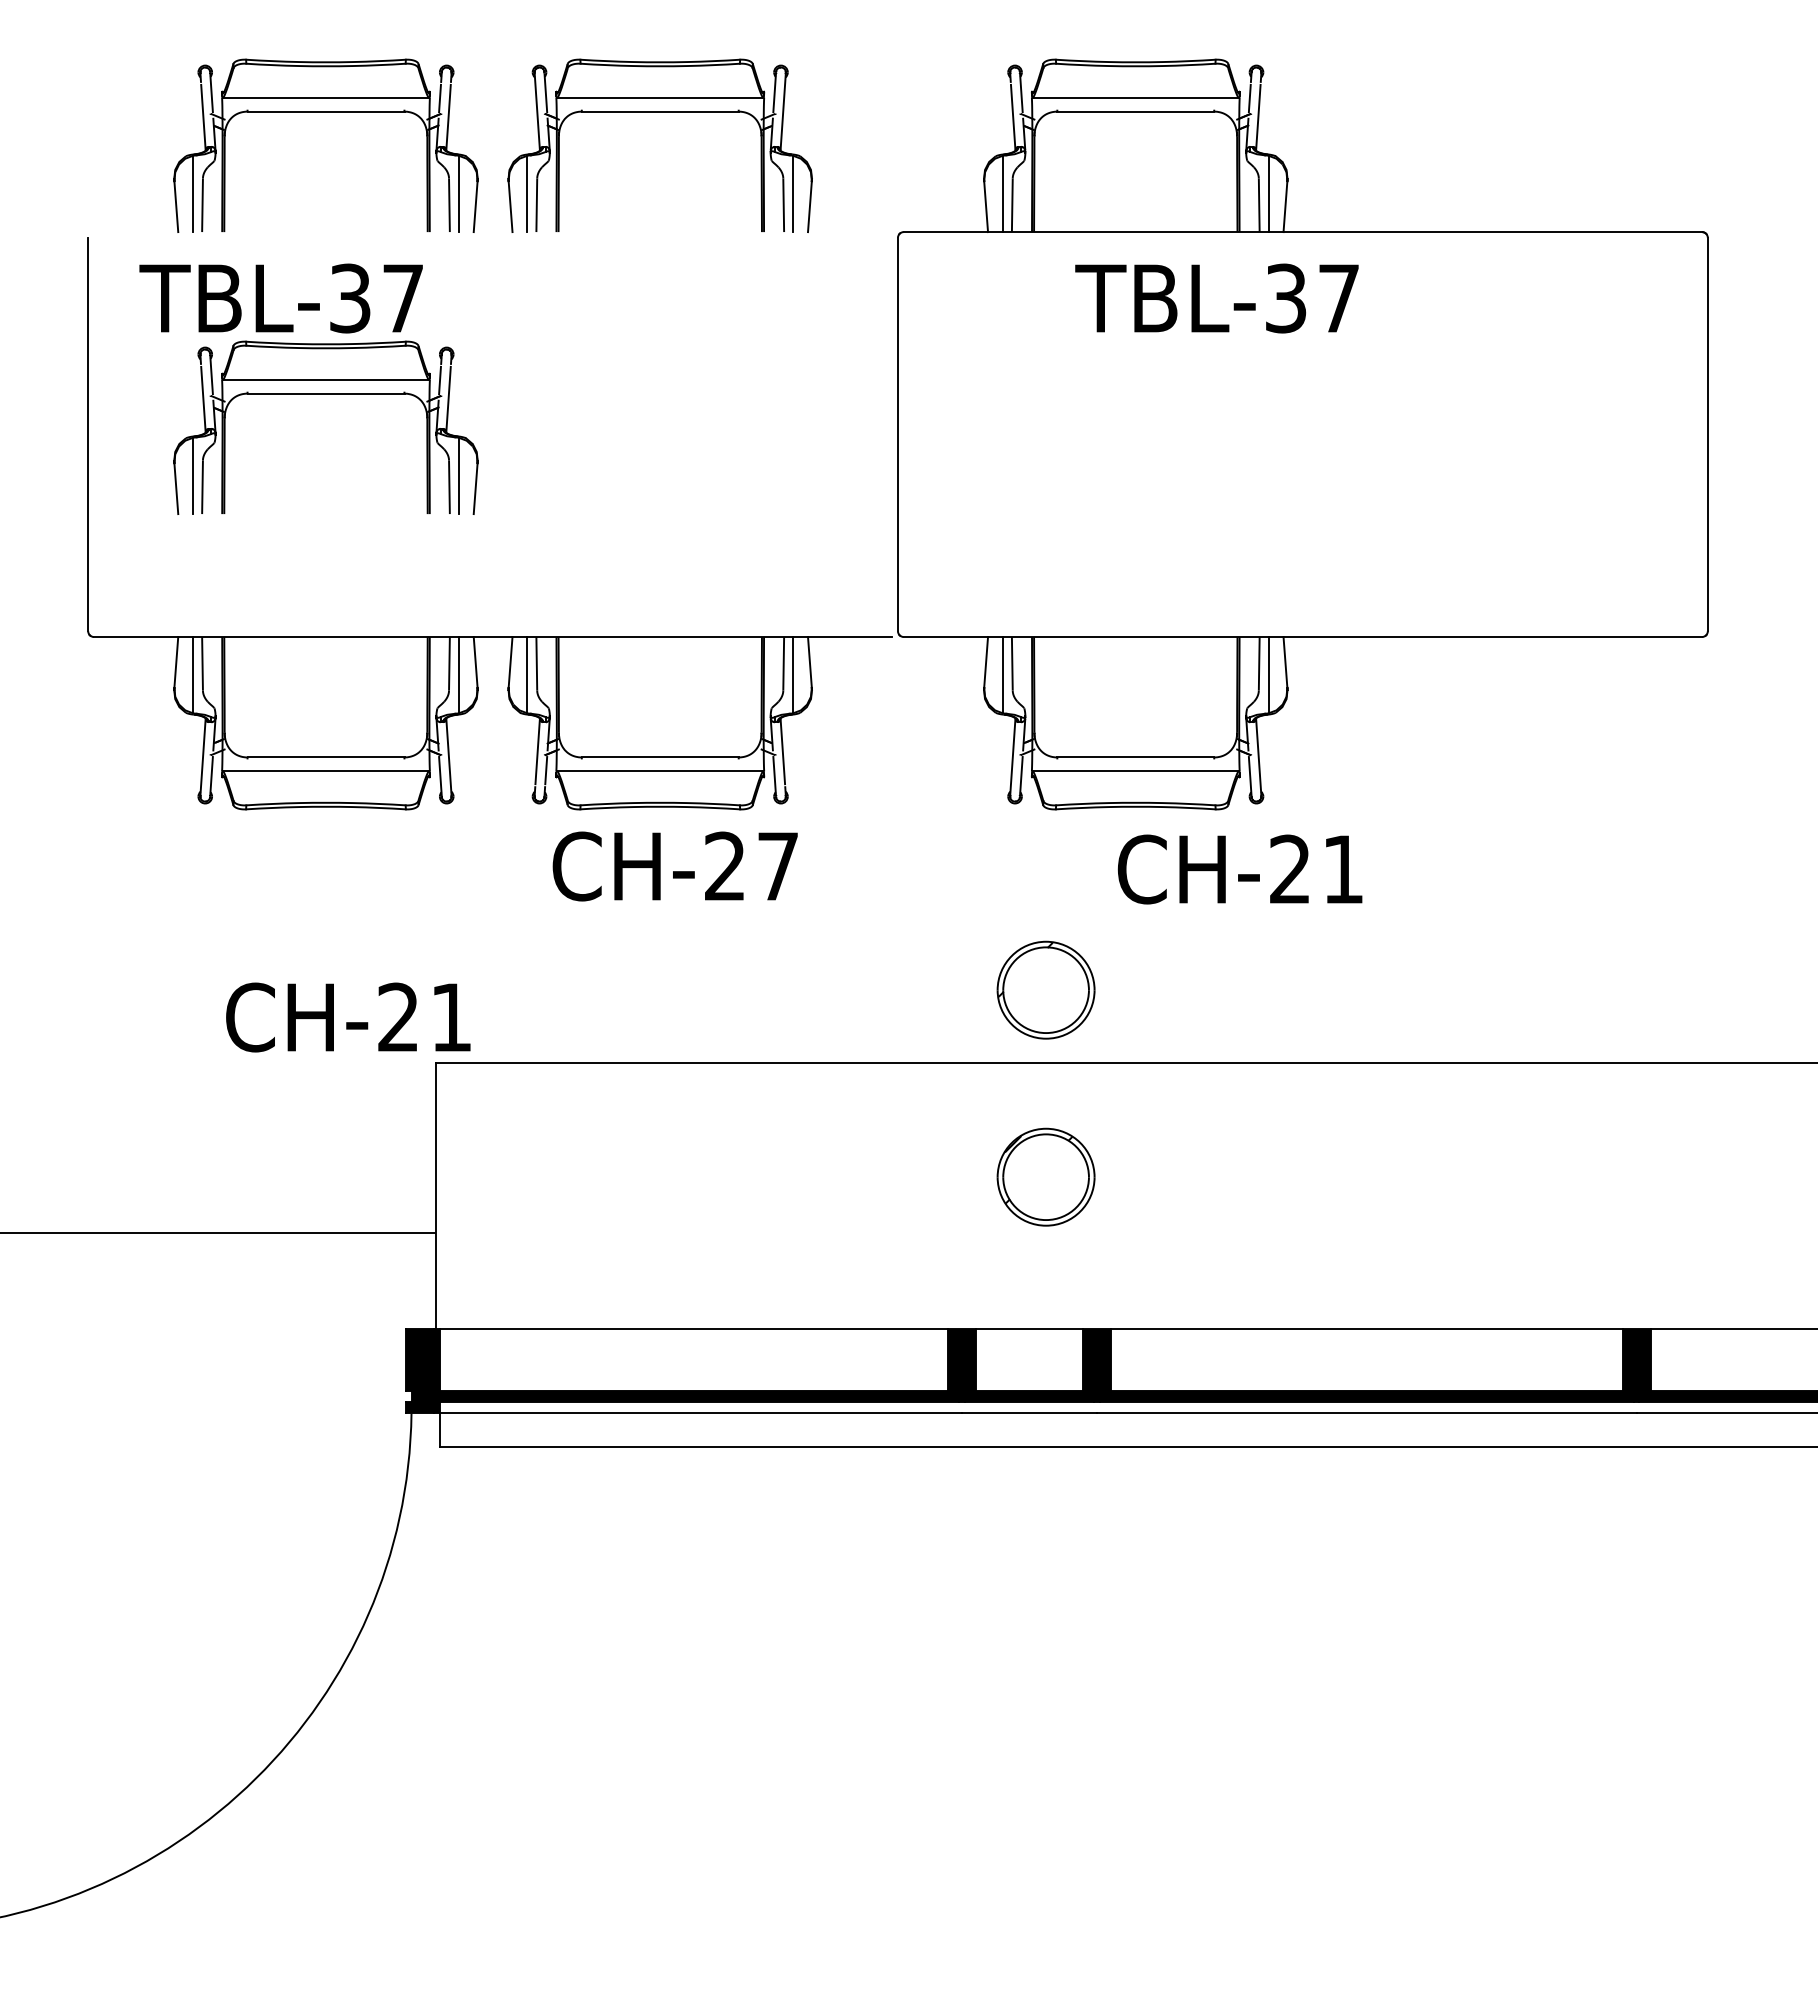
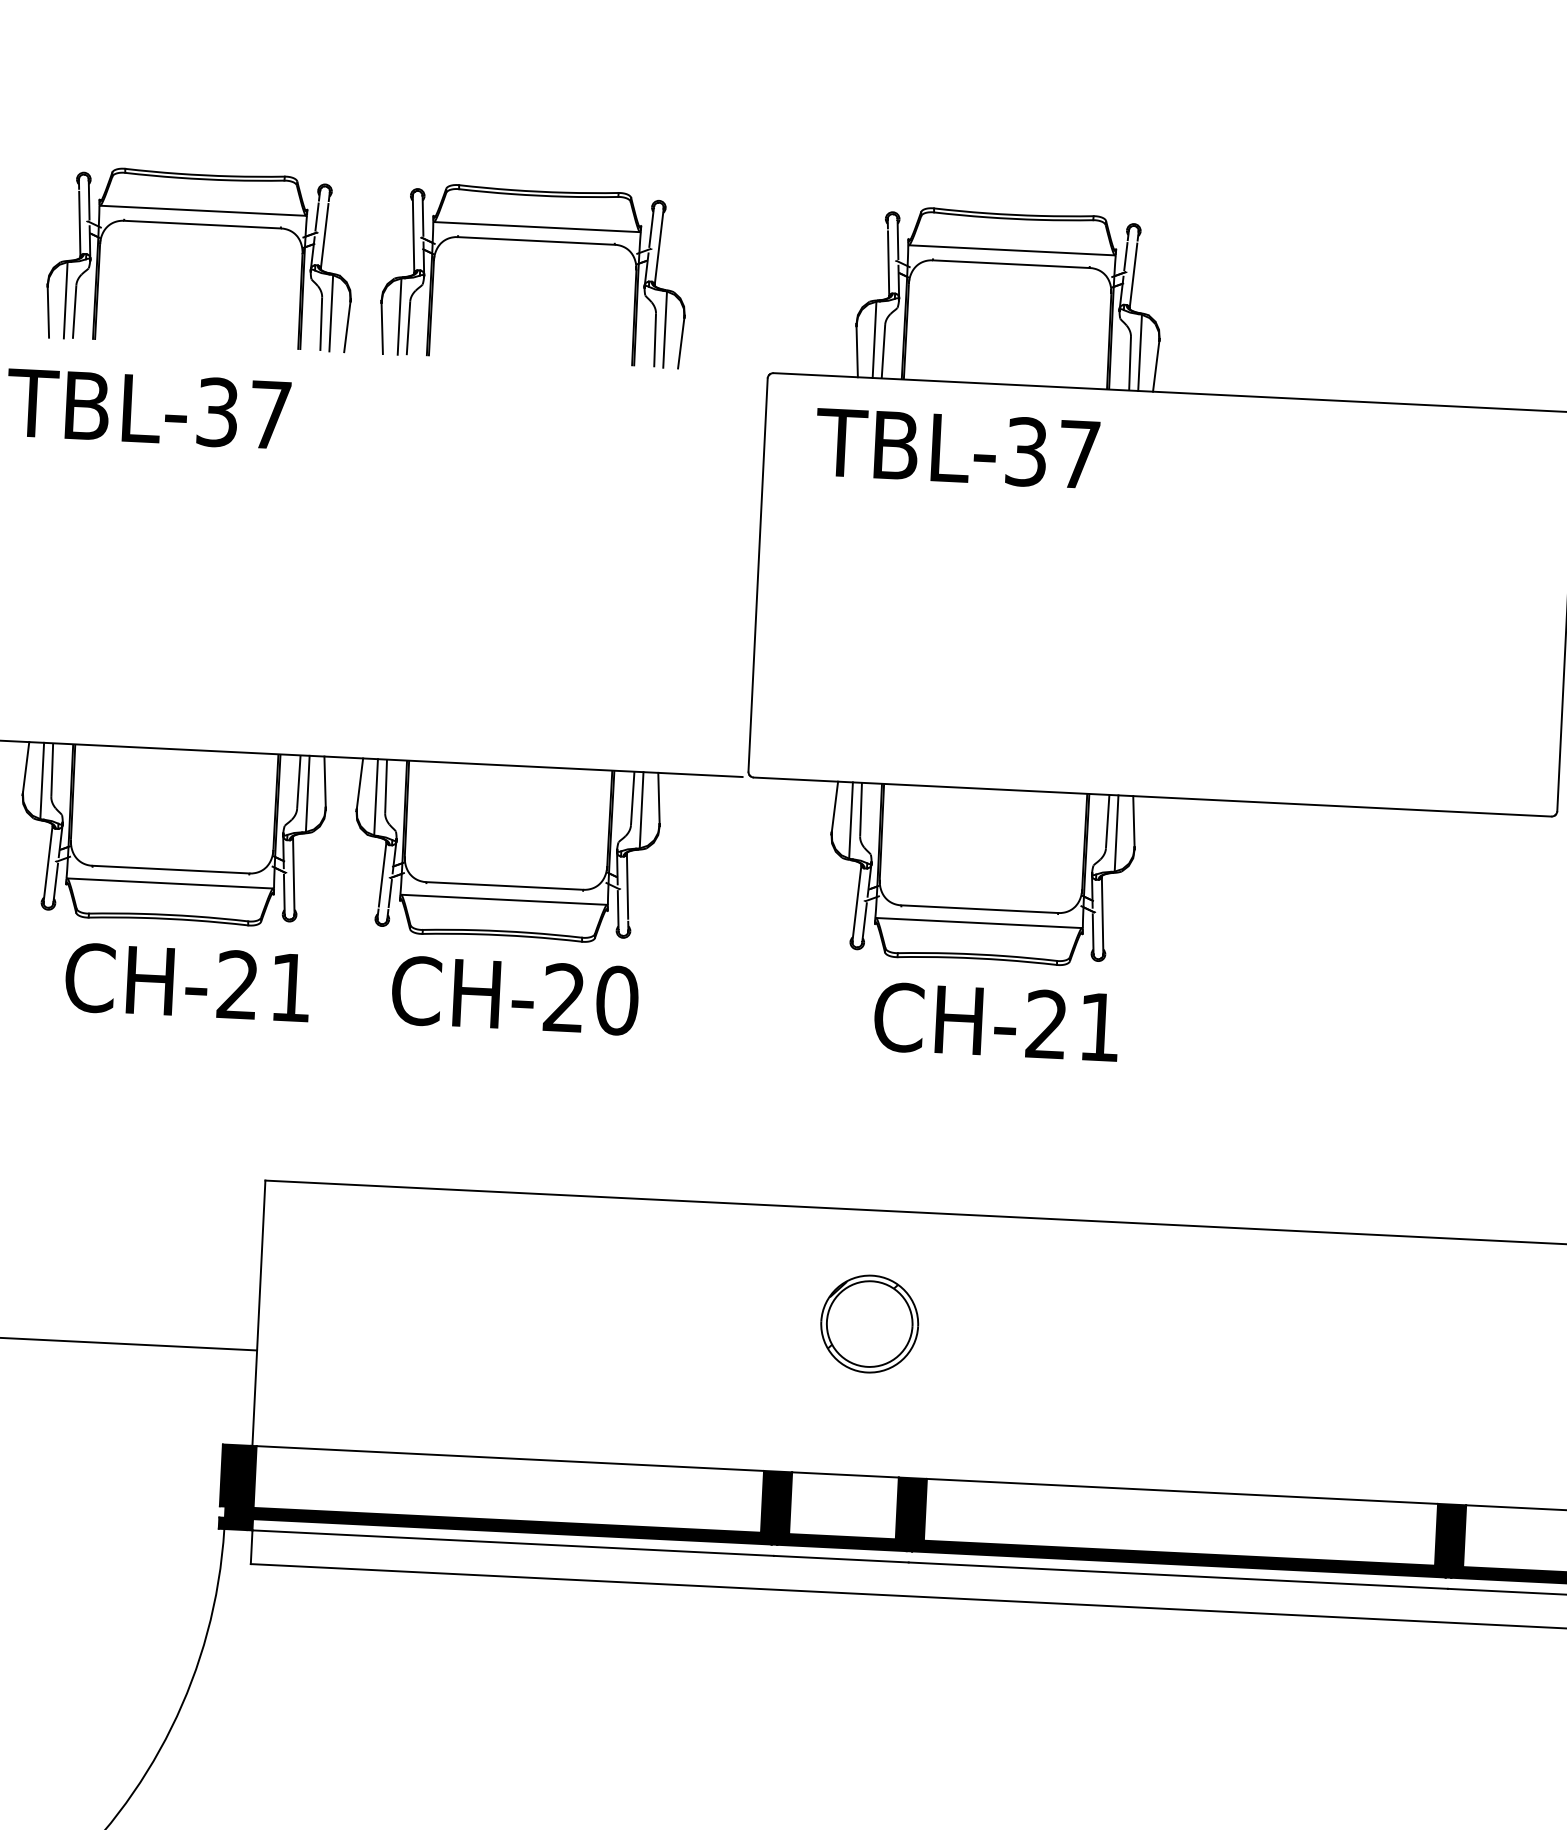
text: (1216, 298) -> (956, 448), moved
part: (325, 394) -> (188, 507), removed
text: (778, 866) -> (617, 1000), CH-27 -> CH-20
text: (1239, 869) -> (996, 1022), moved
part: (1045, 989) -> (878, 1136), removed
text: (348, 1017) -> (187, 982), moved

